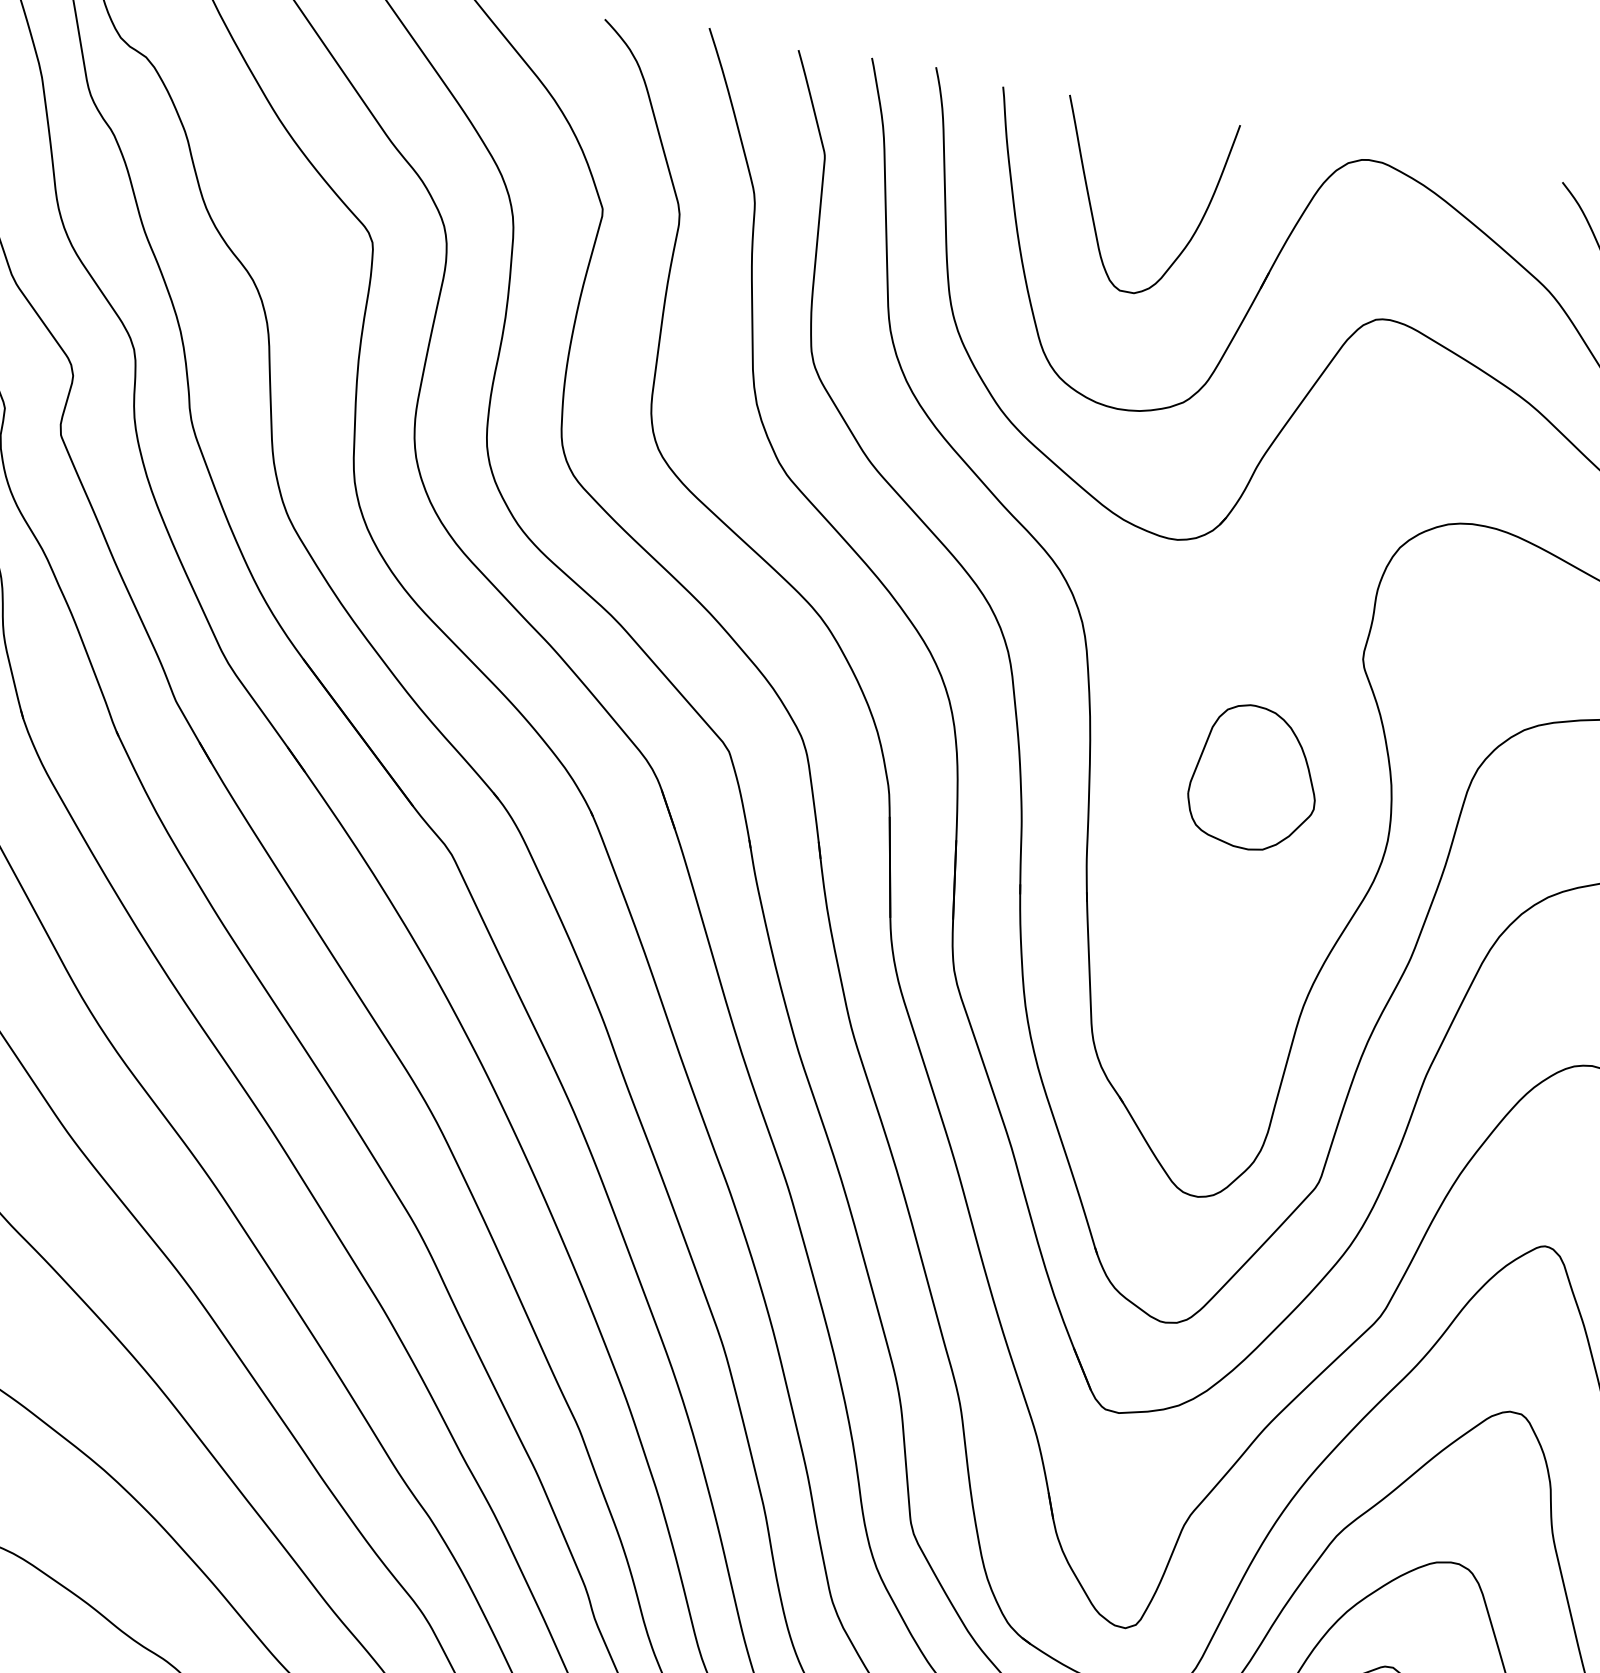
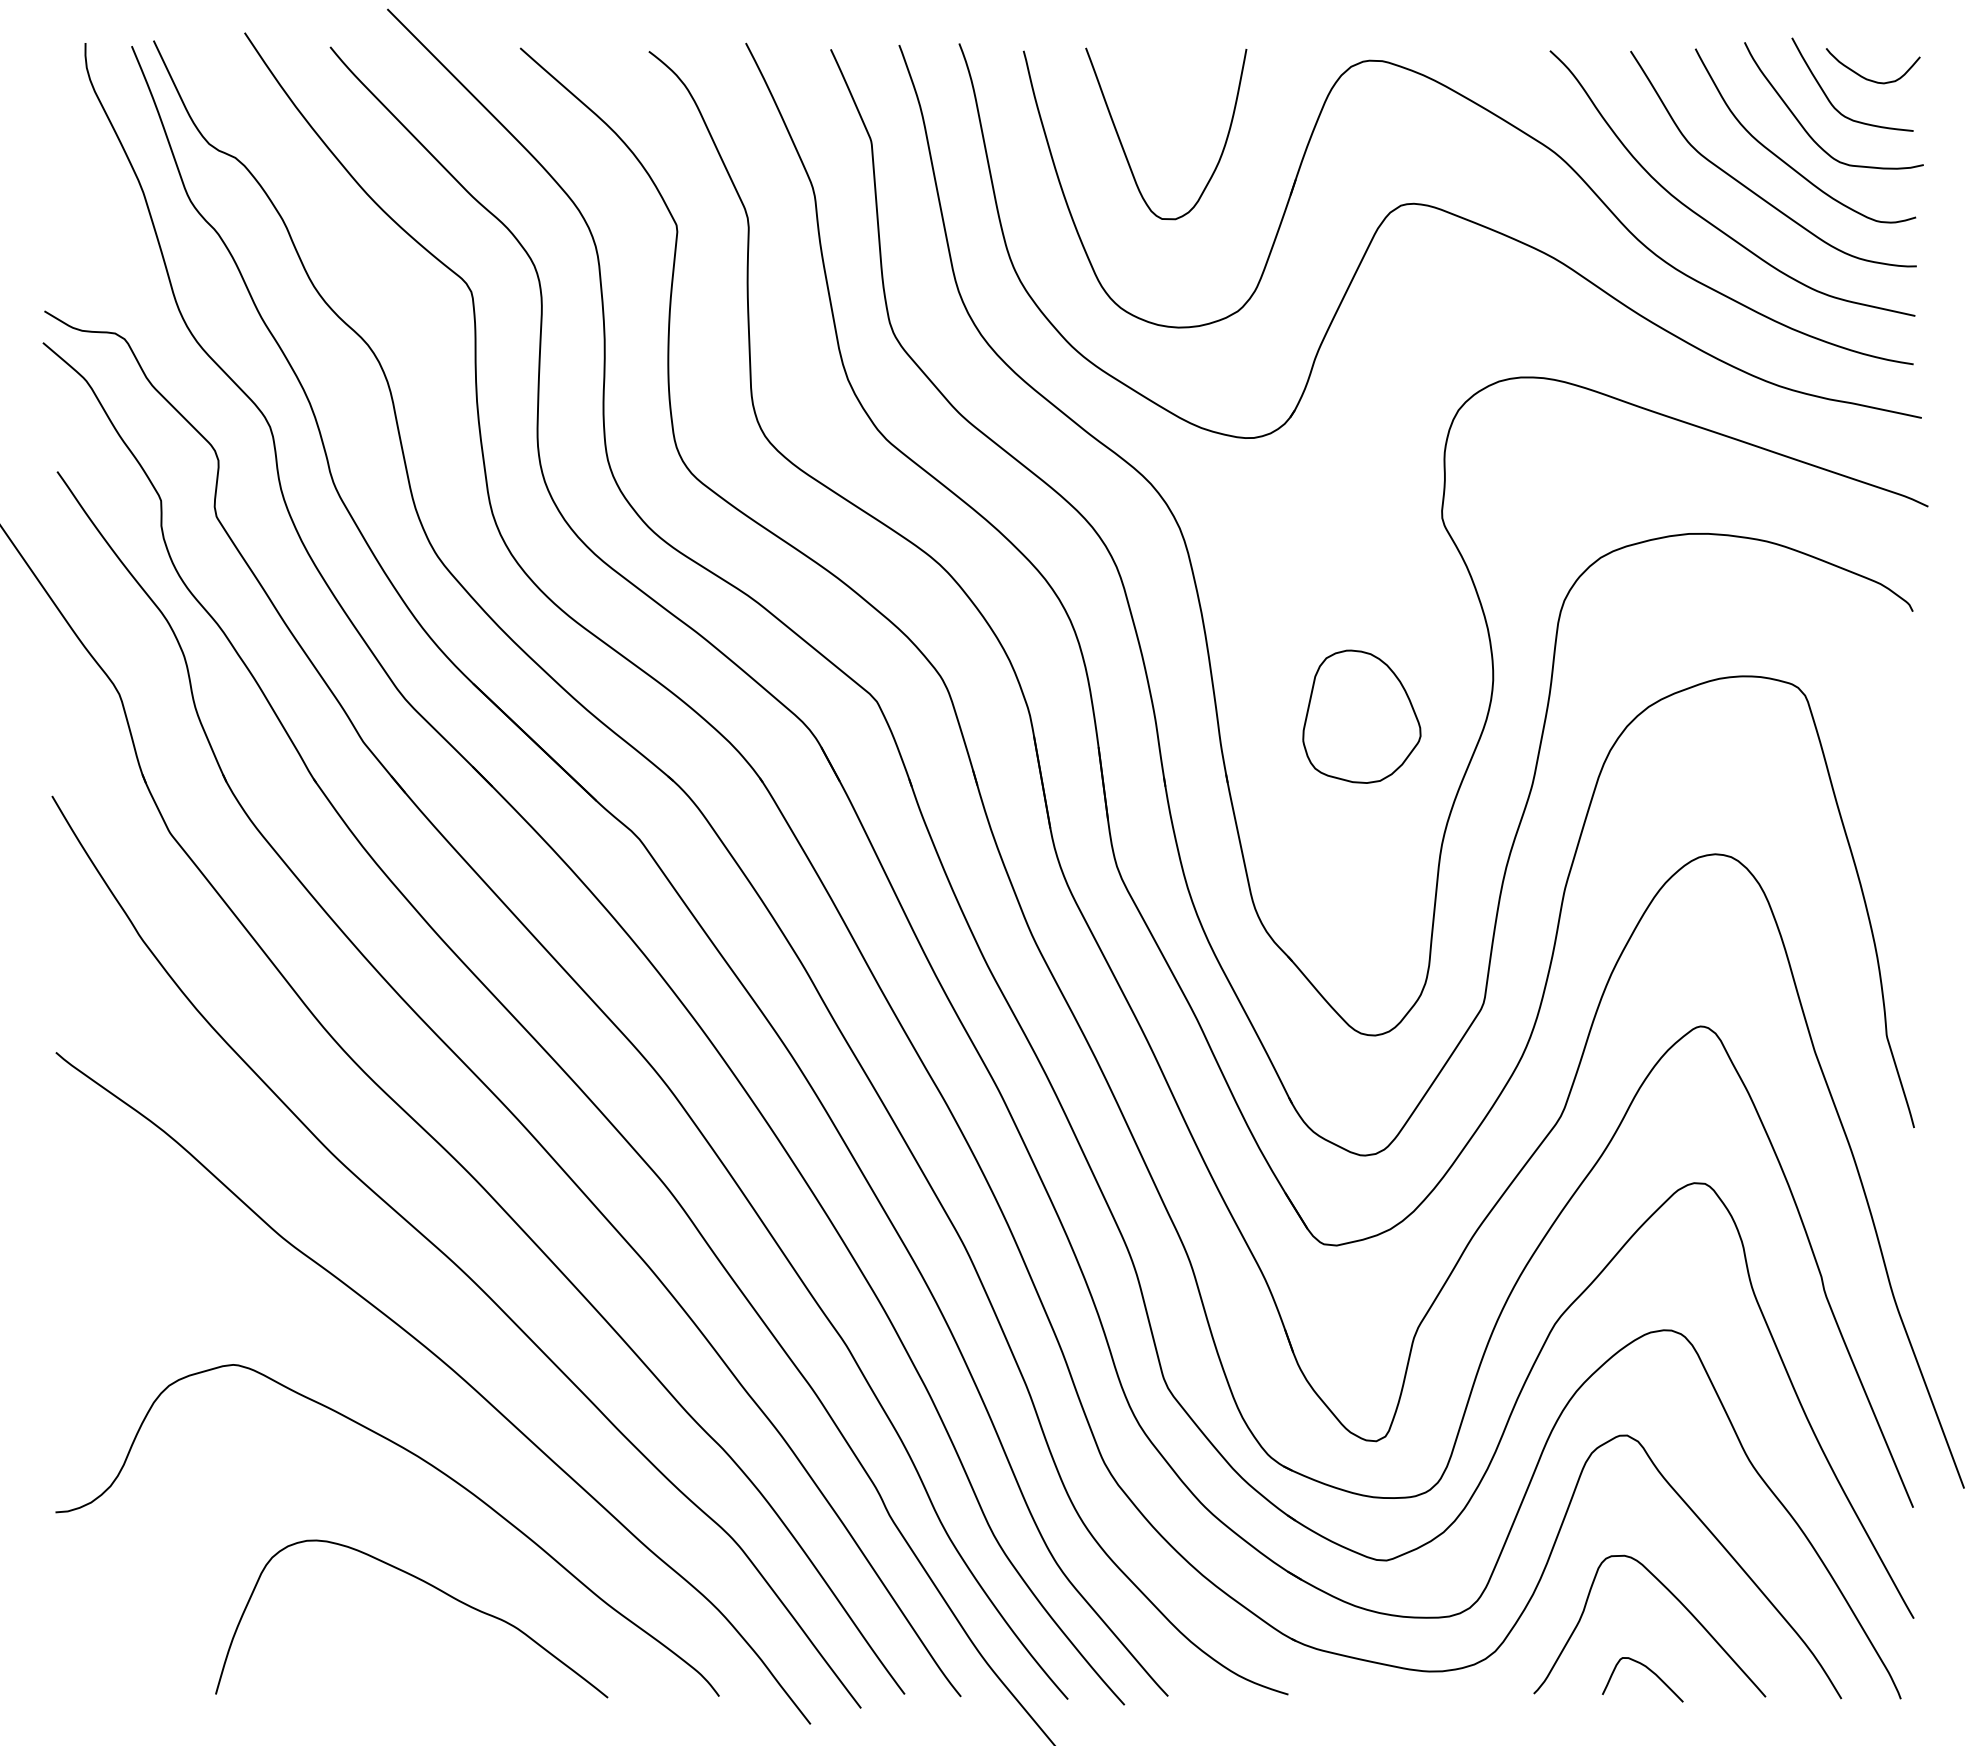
part: (1254, 777) -> (1361, 716), moved

